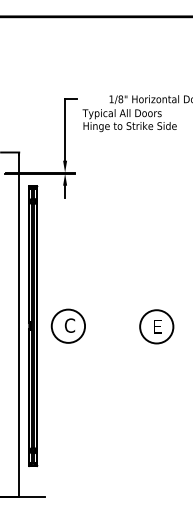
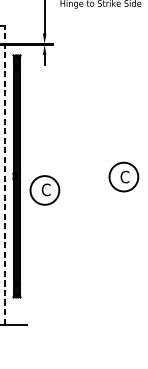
line: (19, 324) -> (5, 175), solid -> dashed
part: (67, 325) -> (44, 189), moved
text: (158, 326) -> (125, 176), E -> C

